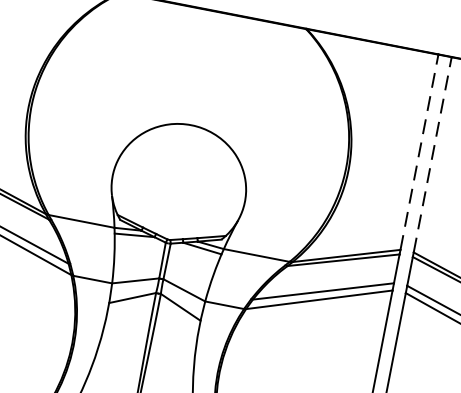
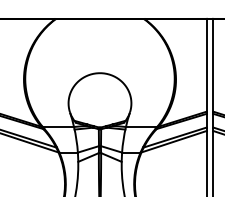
line: (419, 150) -> (206, 64), dashed -> solid
line: (433, 153) -> (213, 64), dashed -> solid

